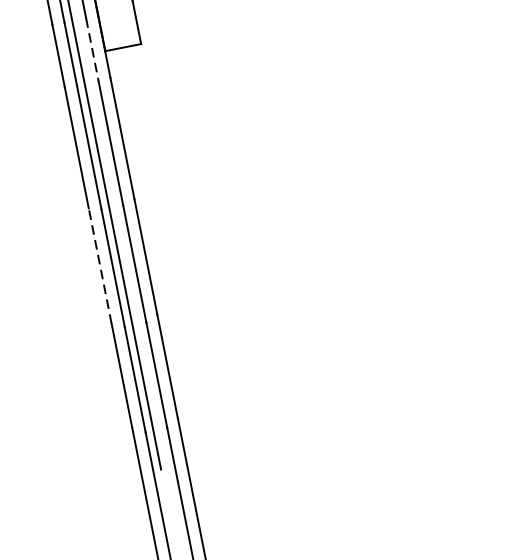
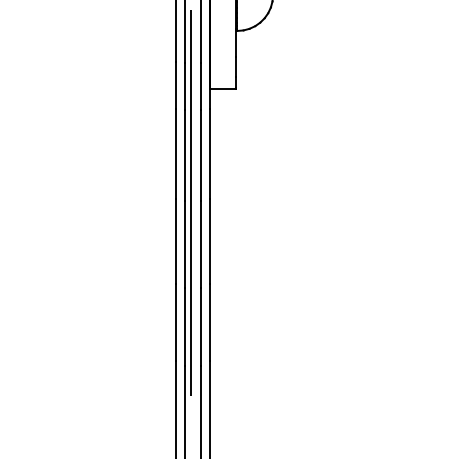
line: (91, 50) -> (200, 86), dashed -> solid
line: (99, 266) -> (175, 241), dashed -> solid

